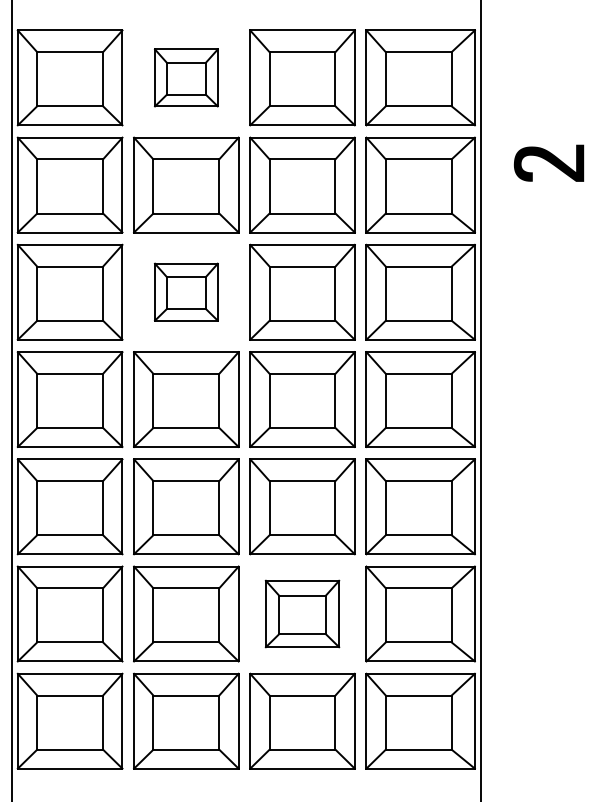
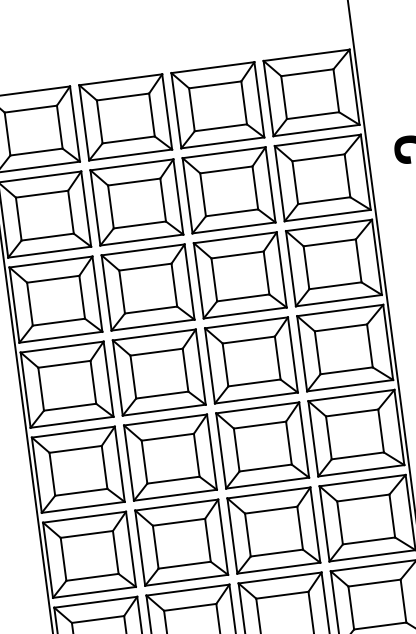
part: (186, 77) -> (125, 117), size x1.67
part: (186, 291) -> (148, 286), size x1.67
part: (302, 613) -> (273, 530), size x1.43

